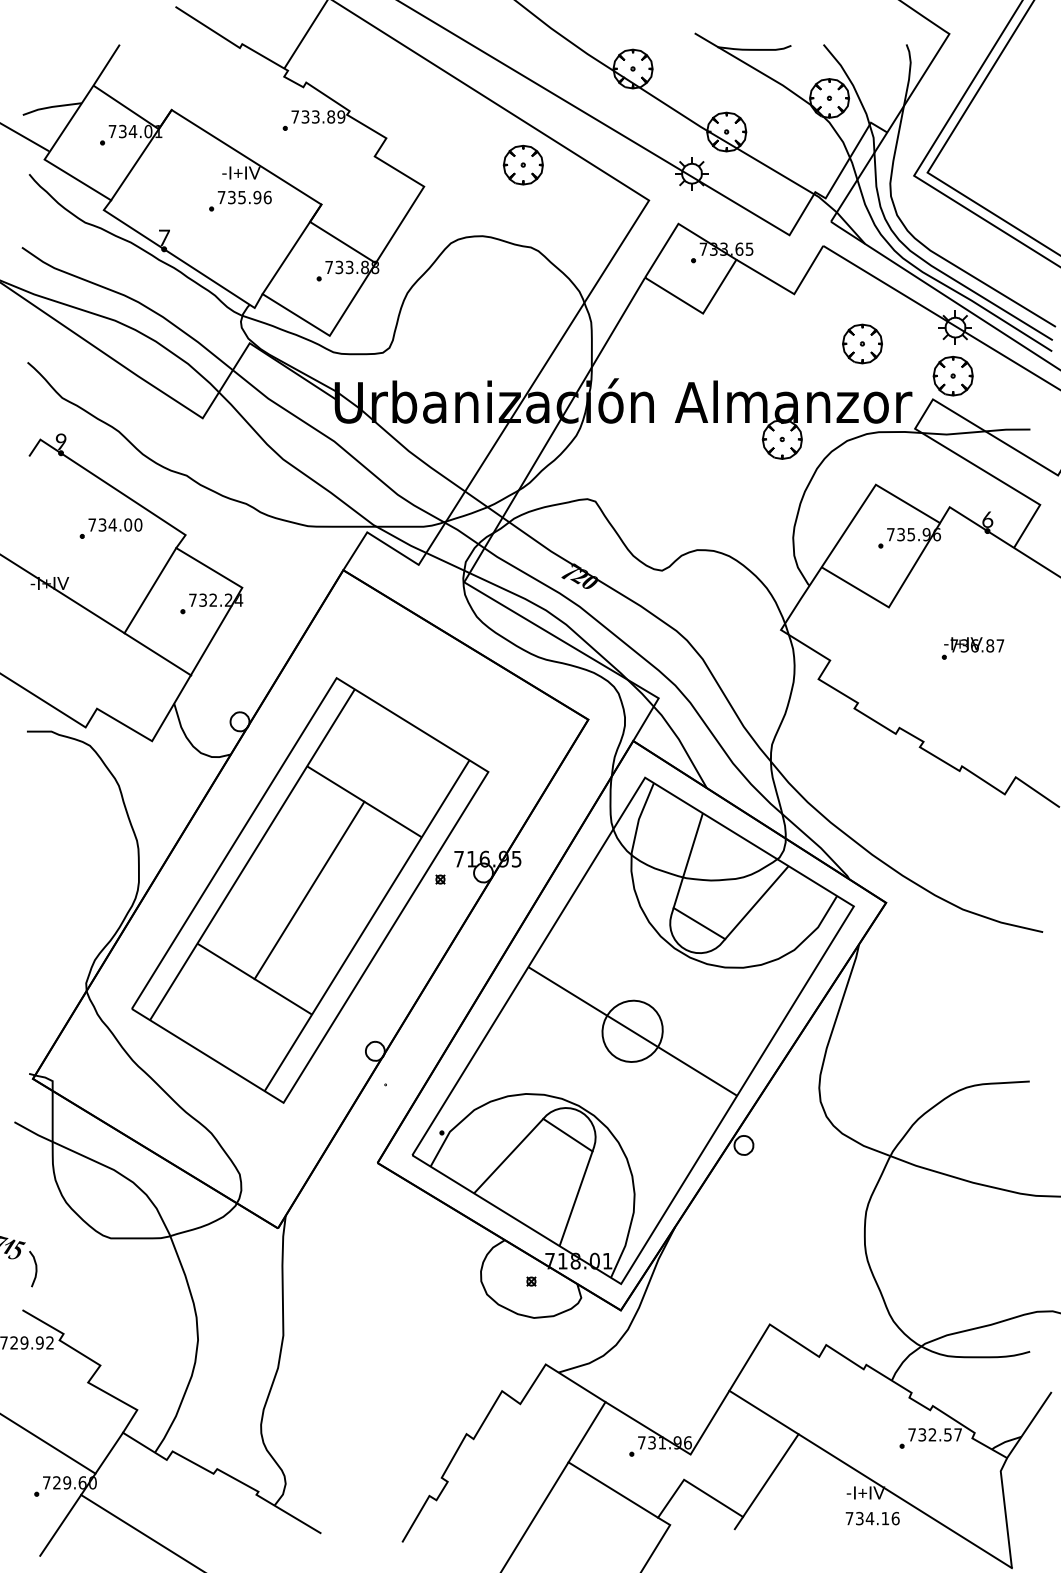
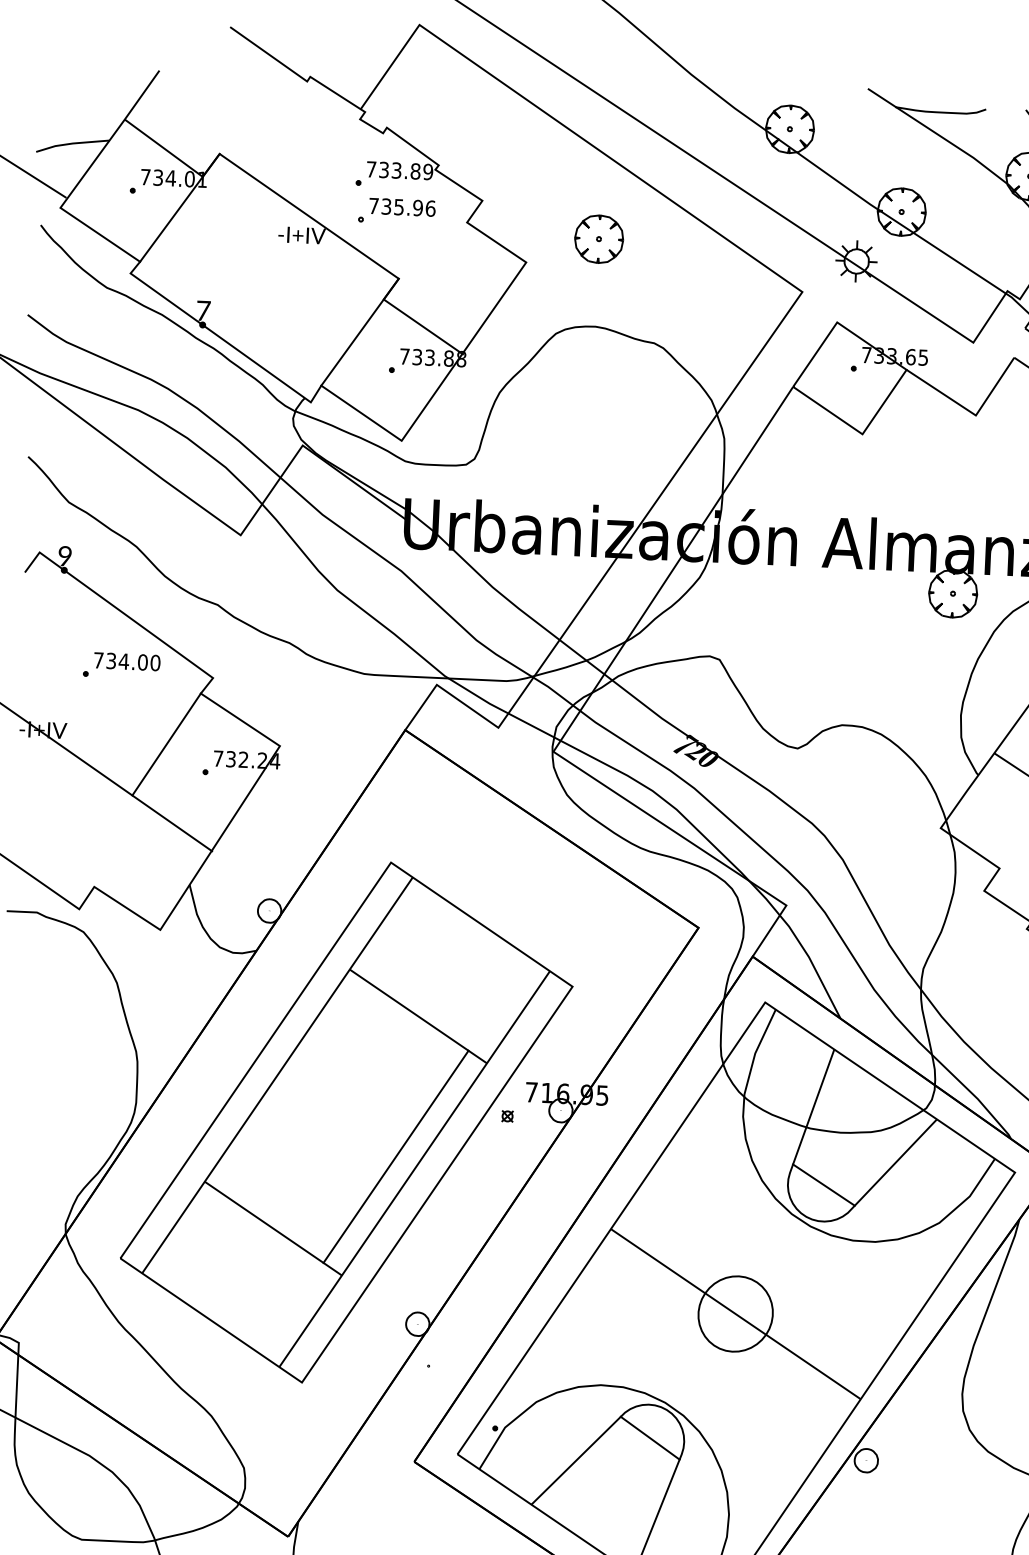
part: (522, 164) -> (598, 238), moved
part: (240, 200) -> (397, 210), moved
line: (309, 890) -> (395, 1156), moved

